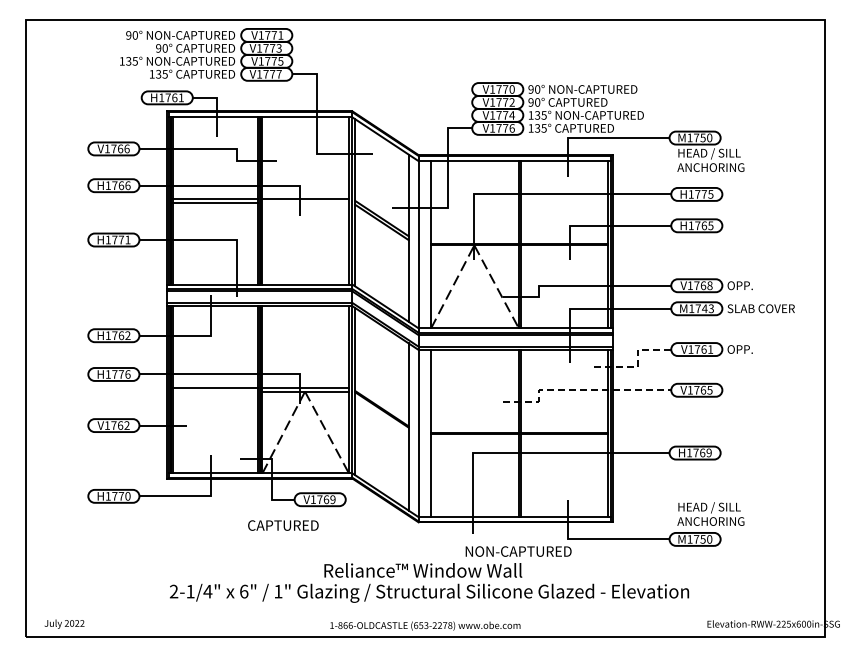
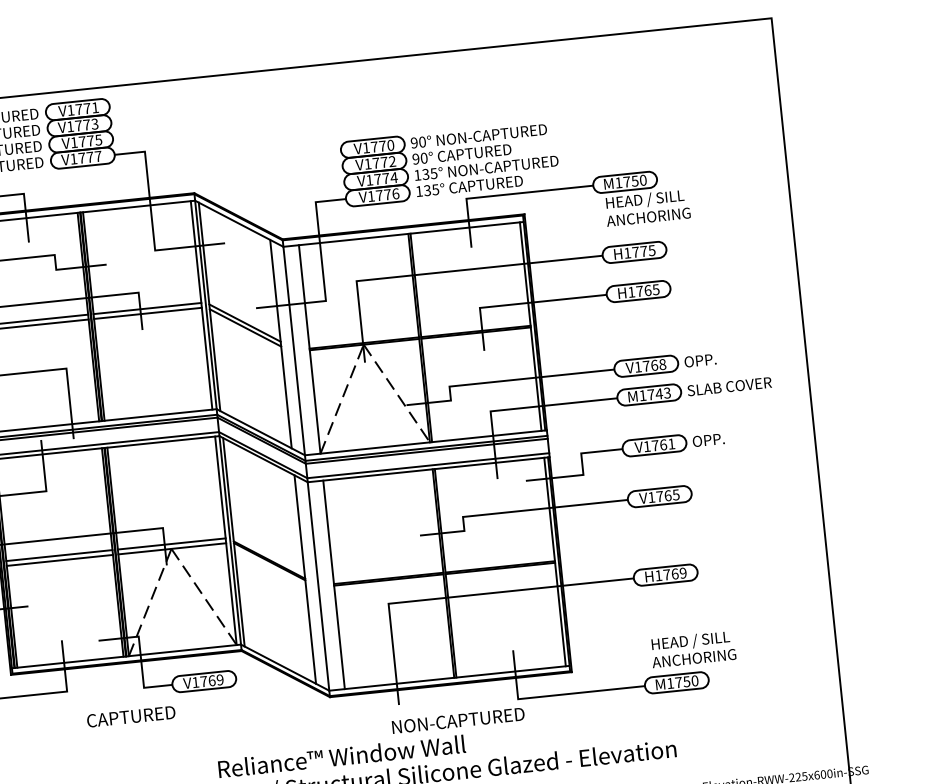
line: (305, 202) -> (147, 312), added
line: (638, 364) -> (583, 472), dashed -> solid
line: (580, 390) -> (514, 511), dashed -> solid
line: (215, 391) -> (59, 560), added
text: (283, 525) -> (131, 716), moved

